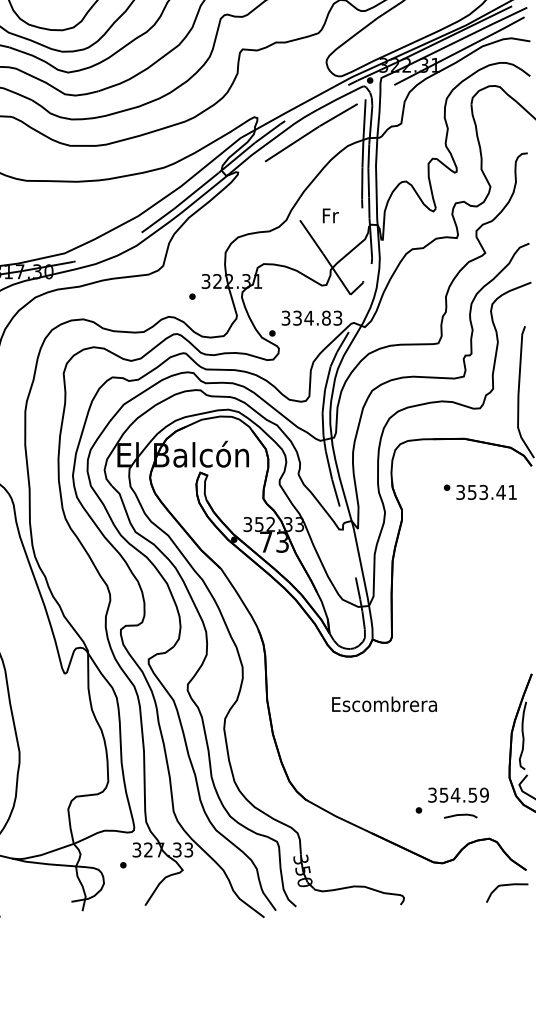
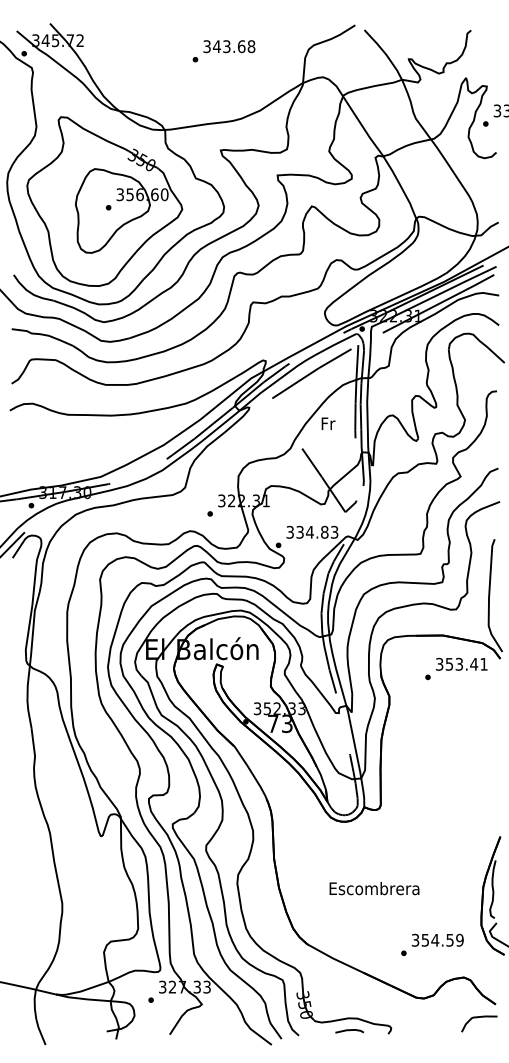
text: (330, 215) -> (328, 423), moved
text: (486, 491) -> (461, 663), moved
text: (384, 704) -> (374, 888), moved
line: (460, 816) -> (349, 1031), moved

